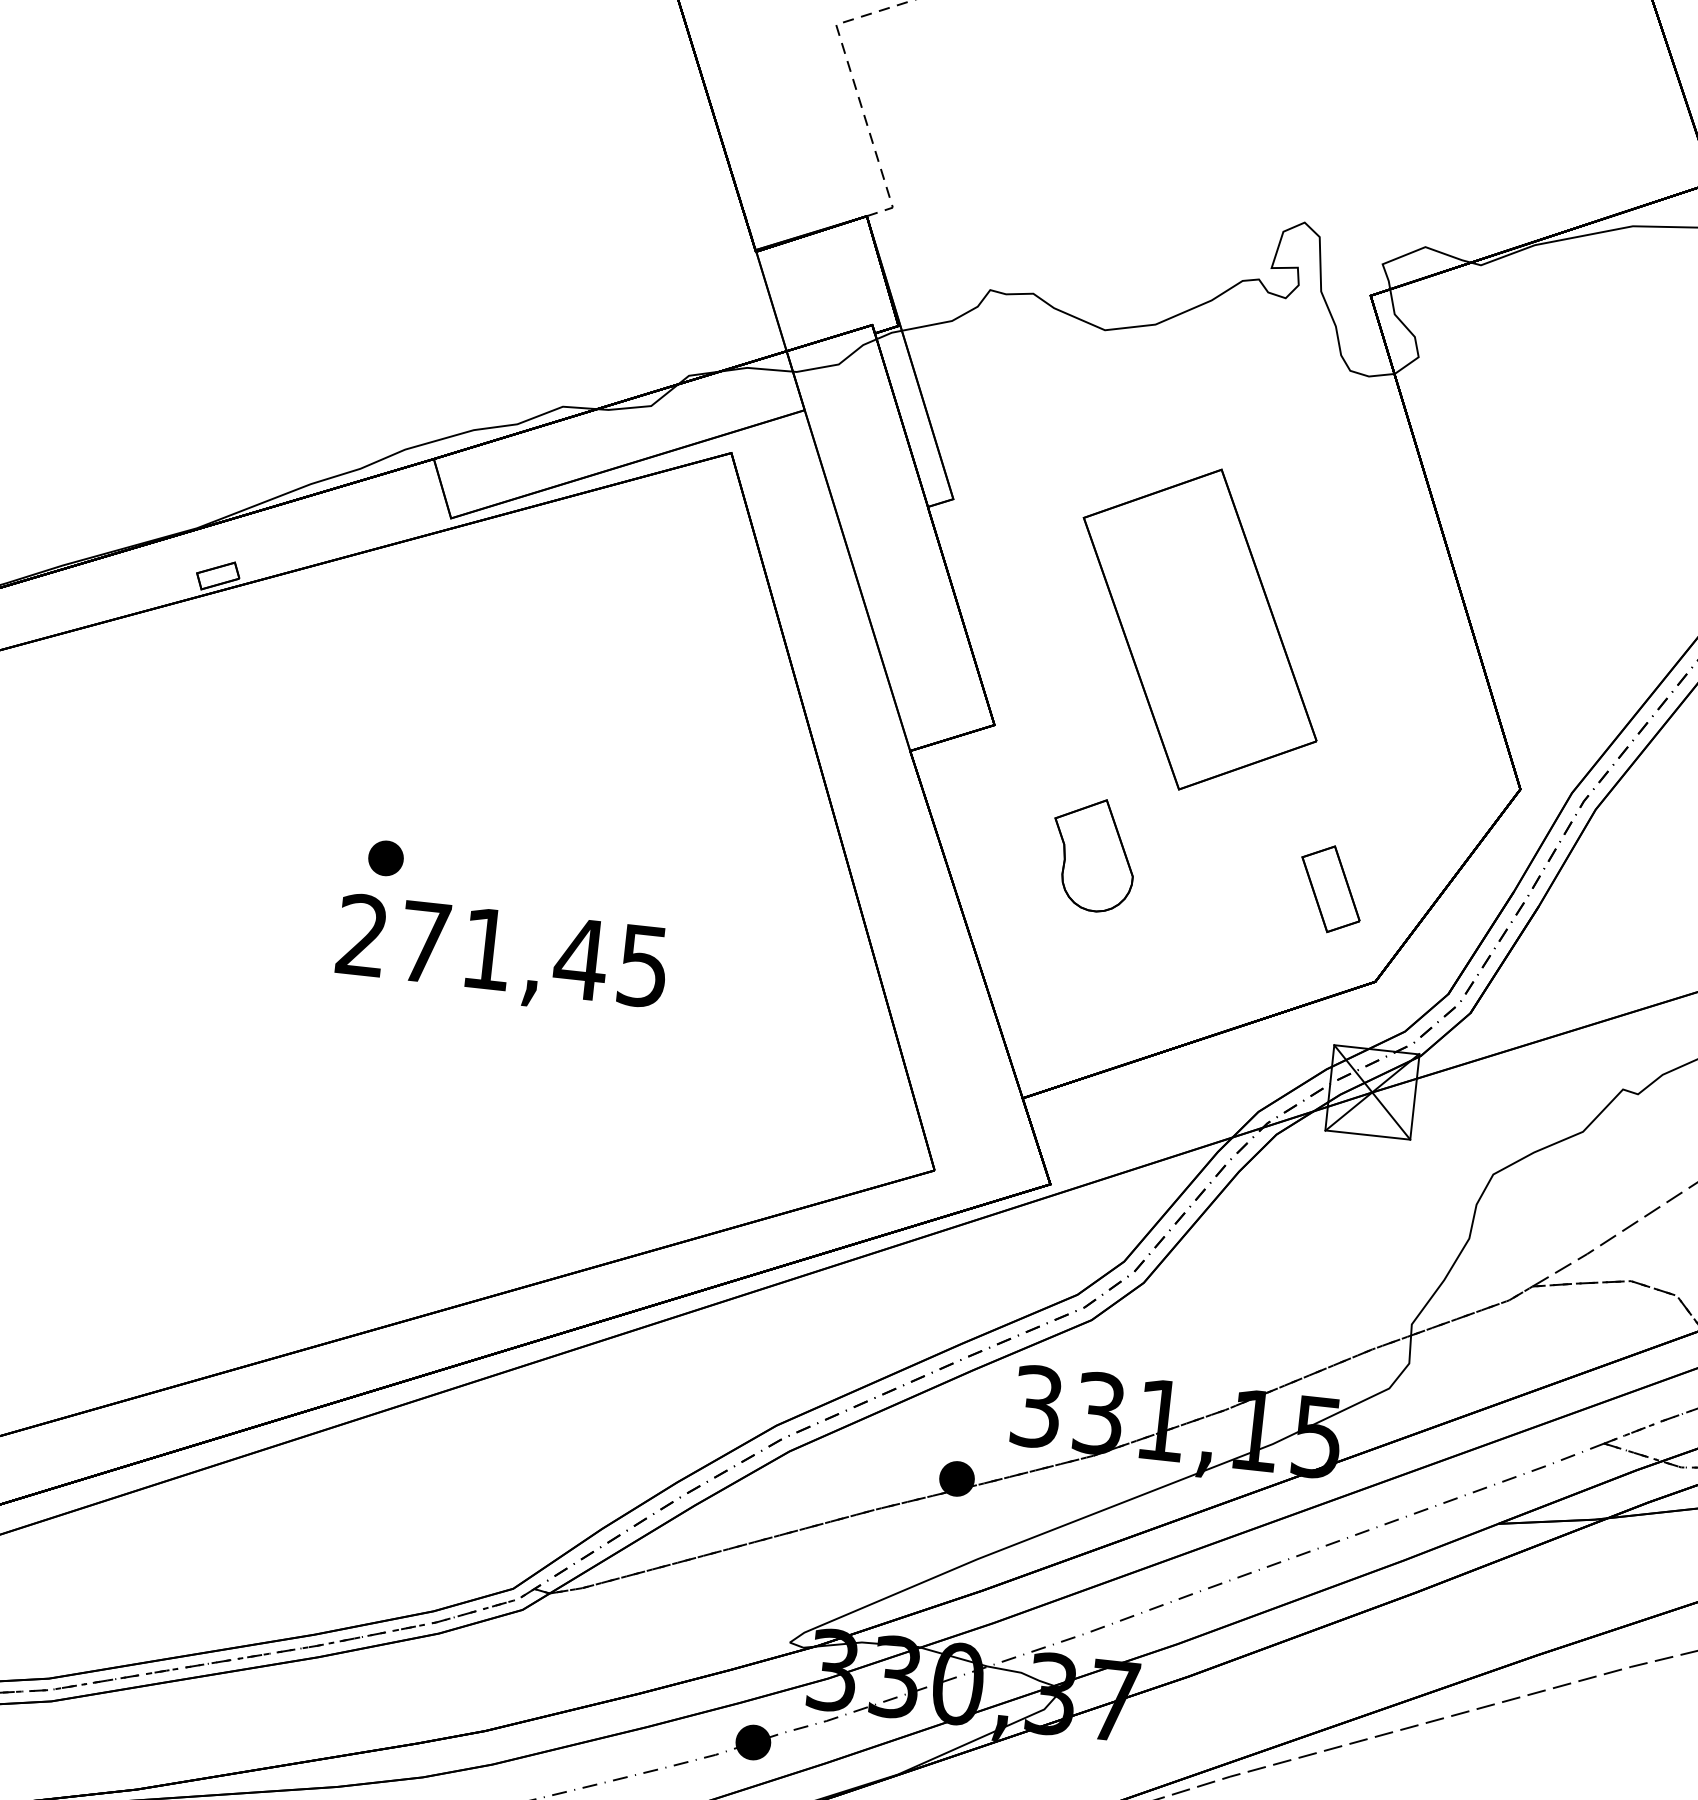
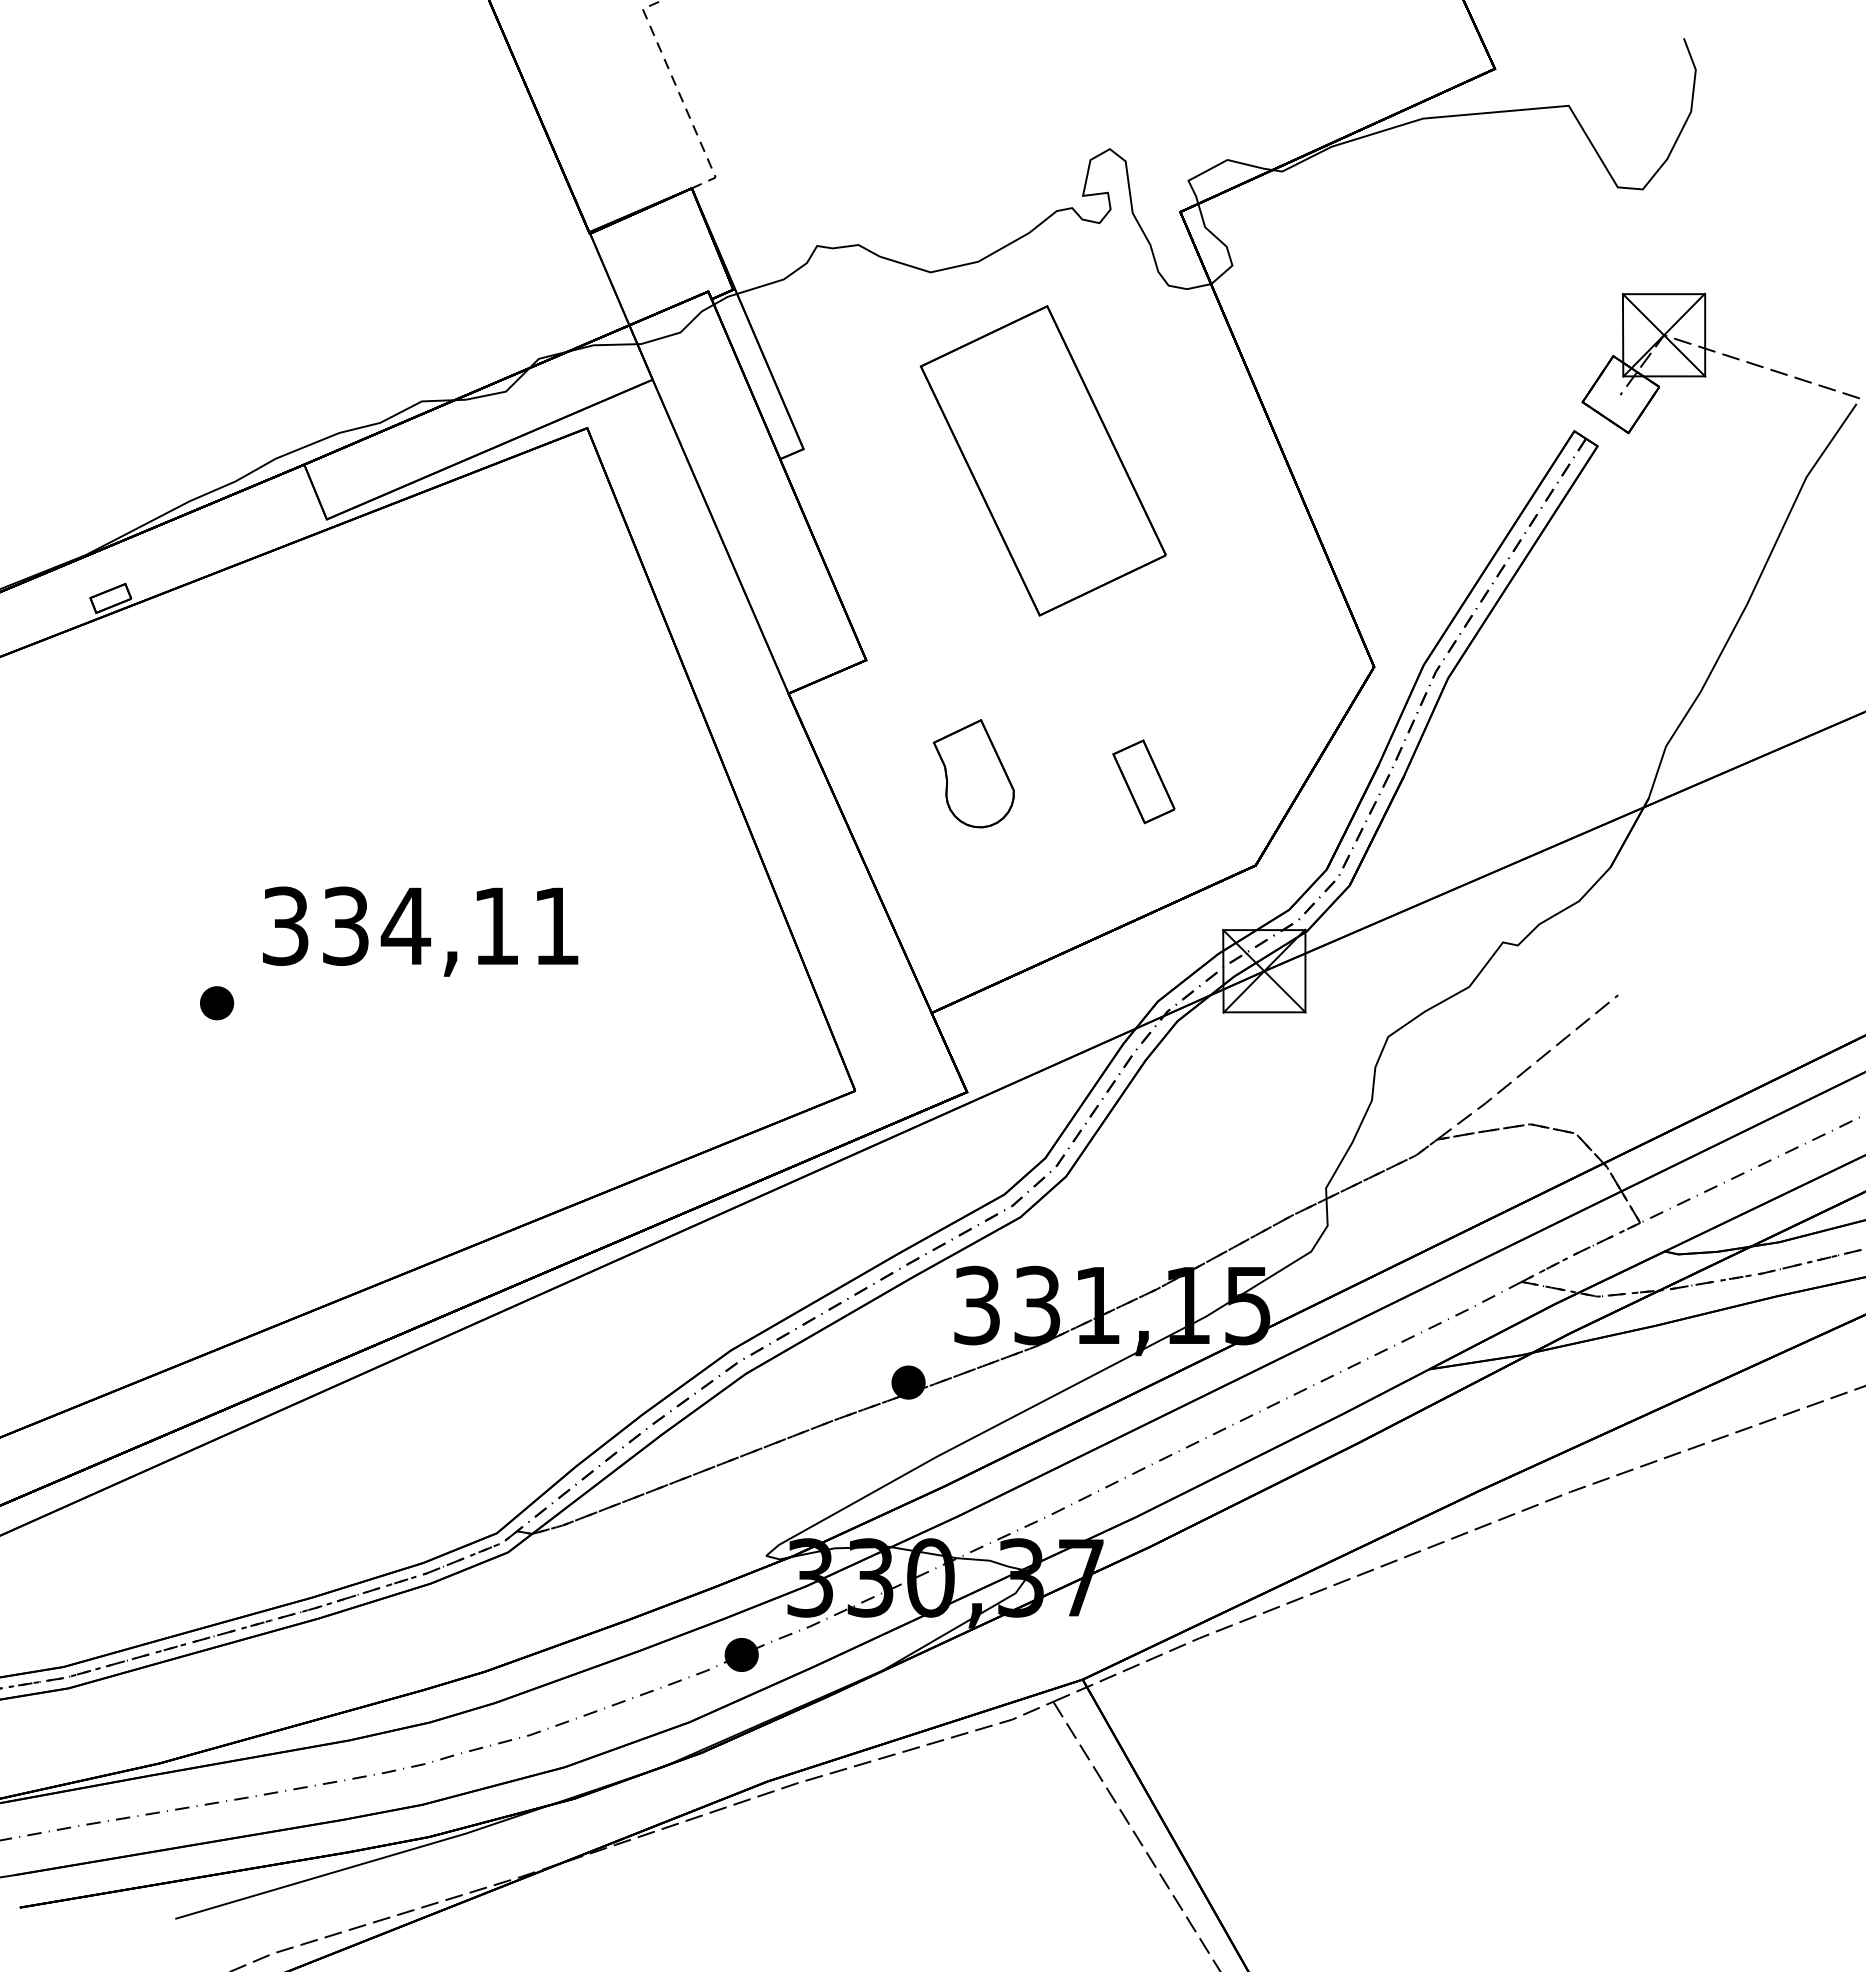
part: (1199, 629) -> (1042, 460), moved
part: (385, 858) -> (216, 1003), moved
part: (1330, 888) -> (1143, 781), moved
text: (502, 949) -> (420, 925), 271,45 -> 334,11

